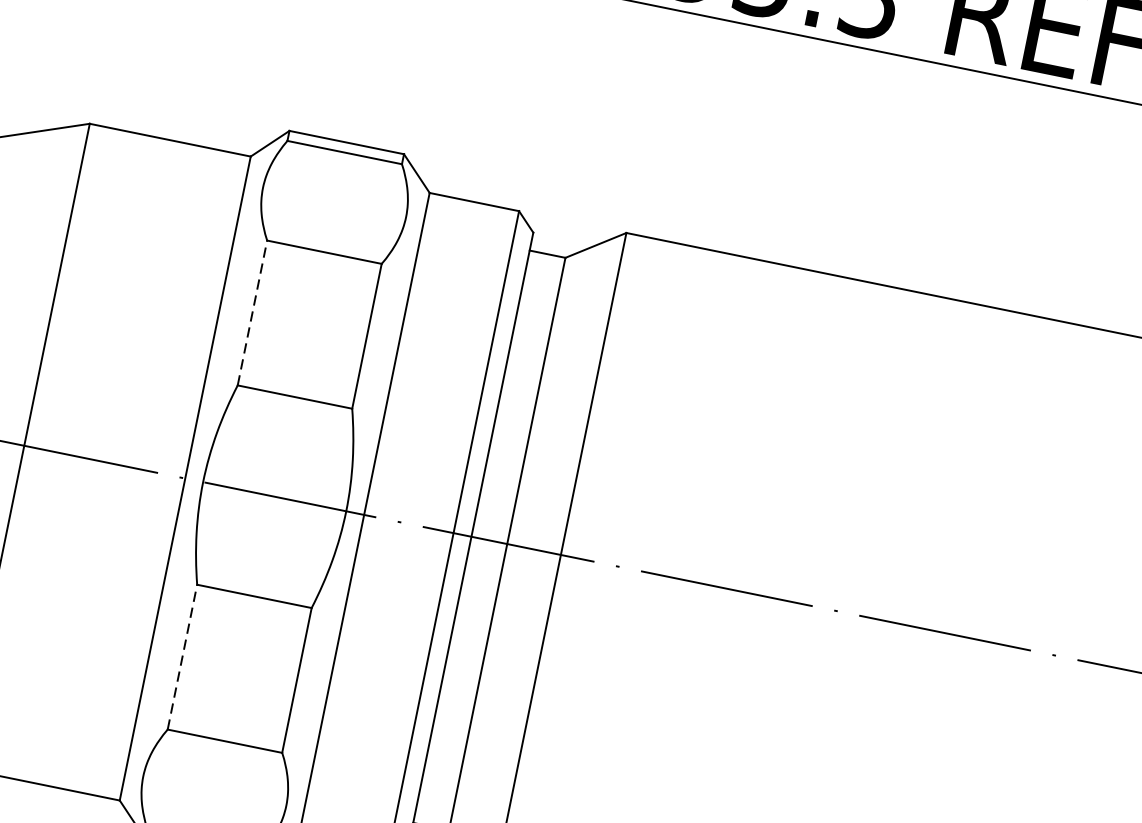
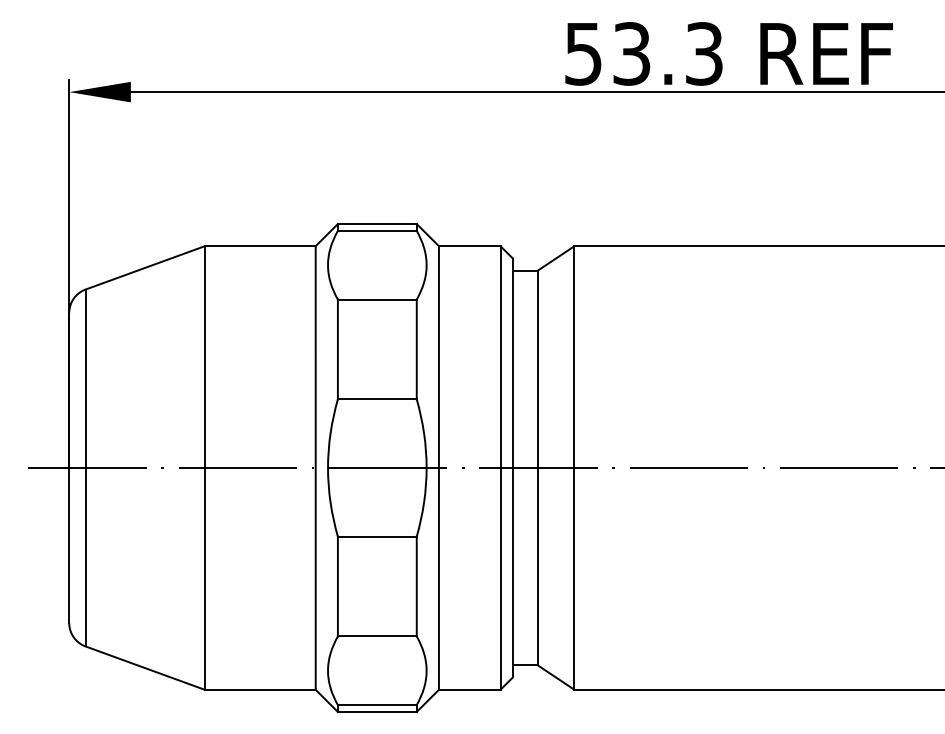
line: (251, 312) -> (337, 349), dashed -> solid
line: (181, 656) -> (337, 586), dashed -> solid

